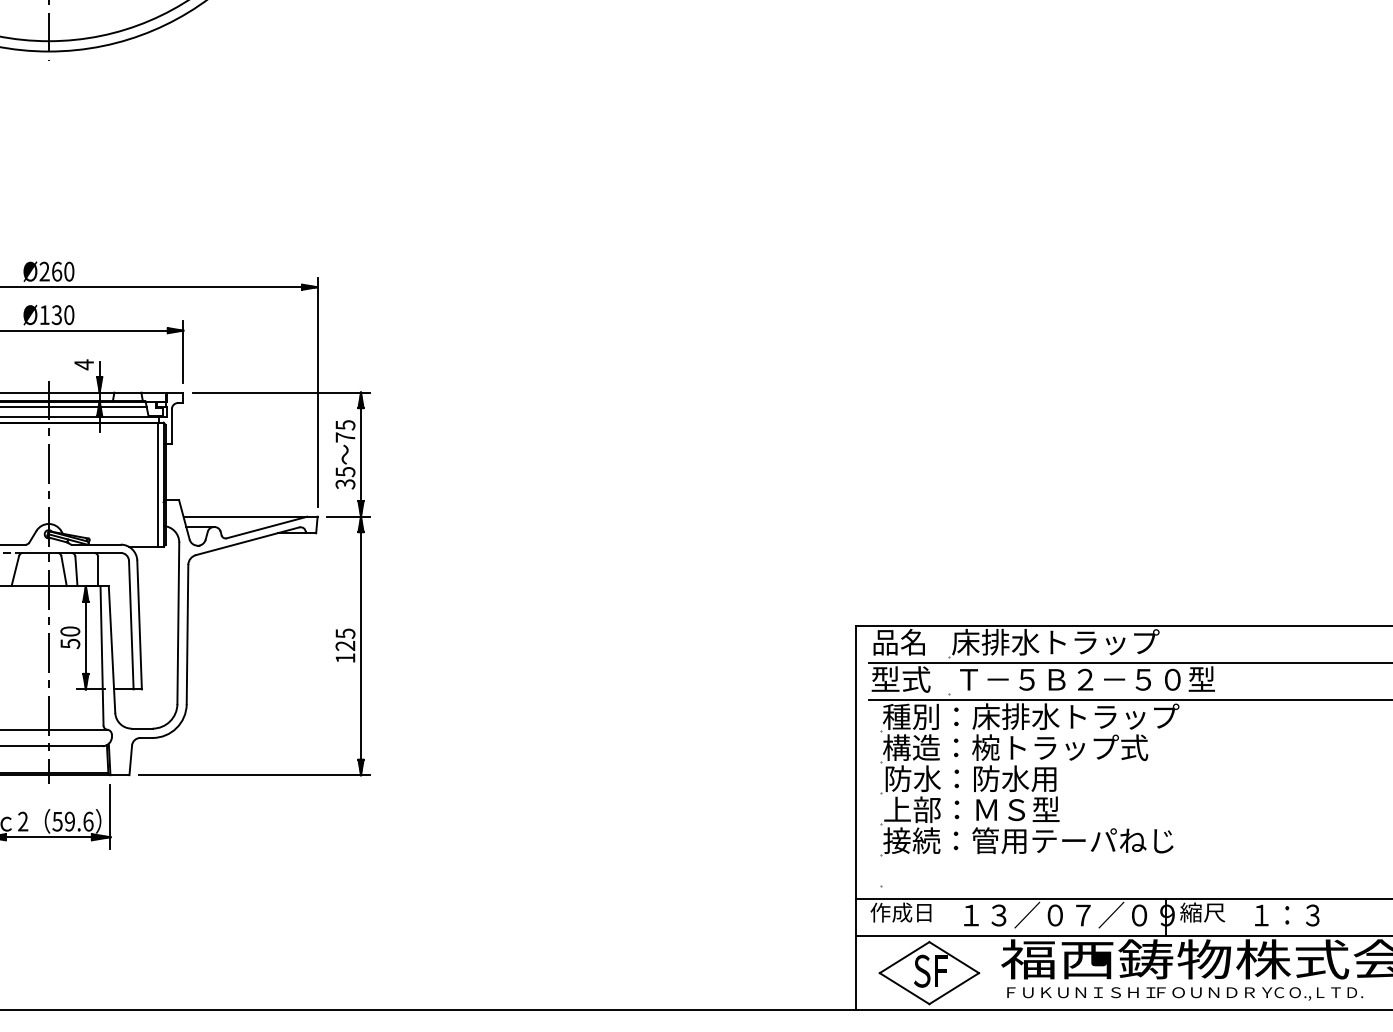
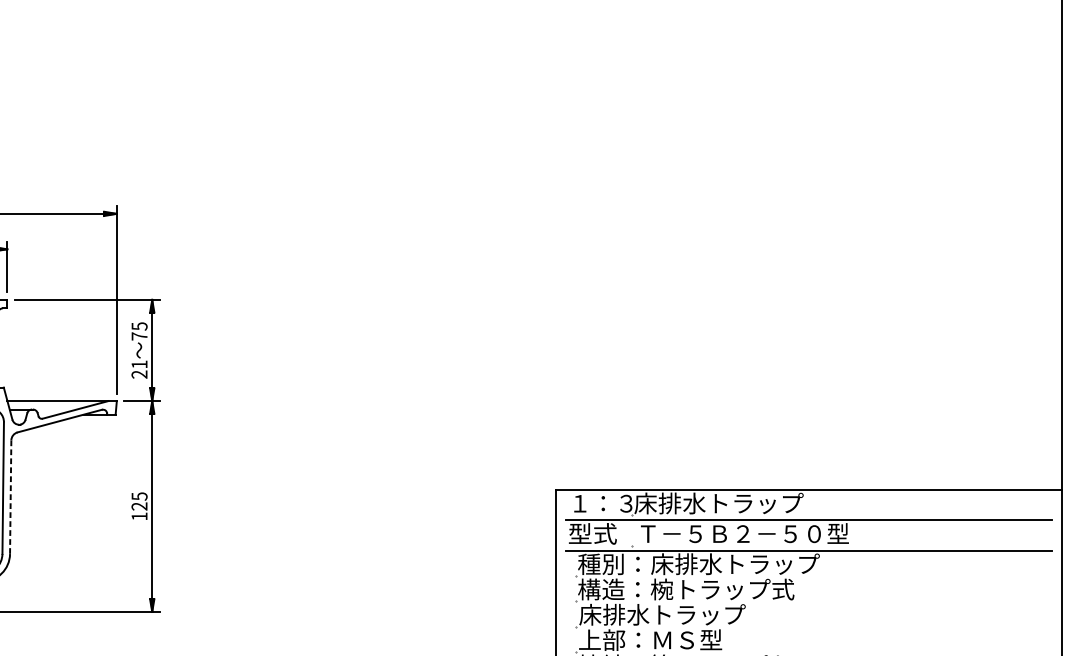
text: (345, 478) -> (139, 369), 35 -> 21
line: (187, 634) -> (10, 497), solid -> dashed
text: (911, 641) -> (601, 502), 品名 -> １：３
text: (986, 778) -> (662, 614), 防水：防水用 -> 床排水トラップ

